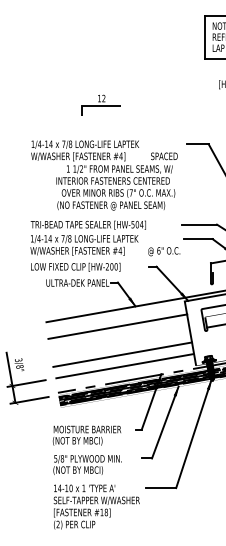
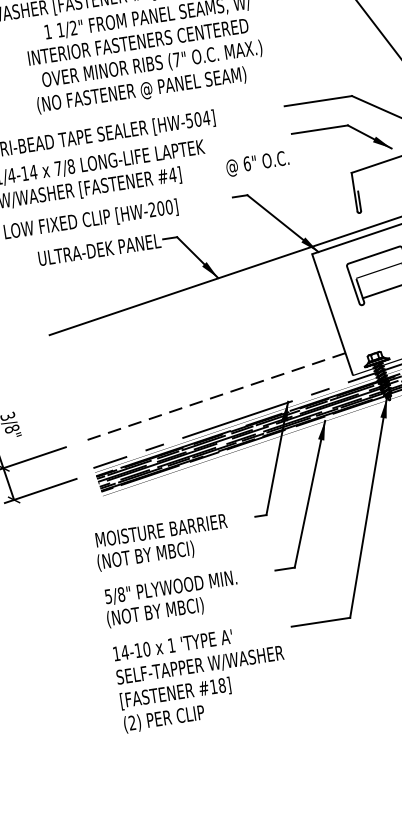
line: (117, 326) -> (189, 322), removed
line: (122, 354) -> (207, 375), removed
line: (124, 366) -> (214, 397), solid -> dashed

